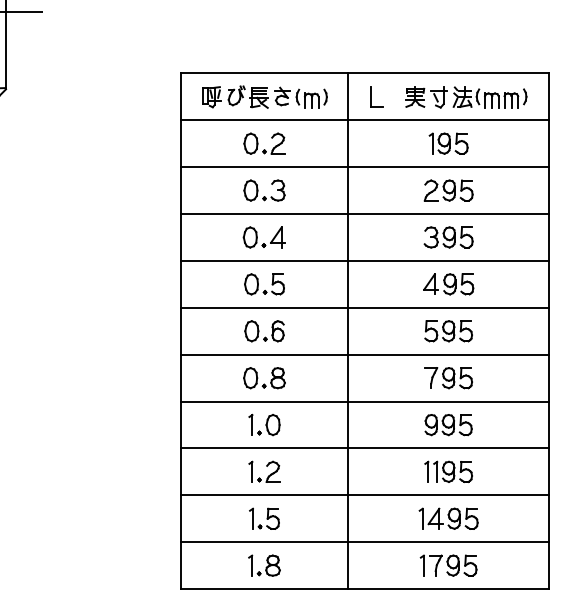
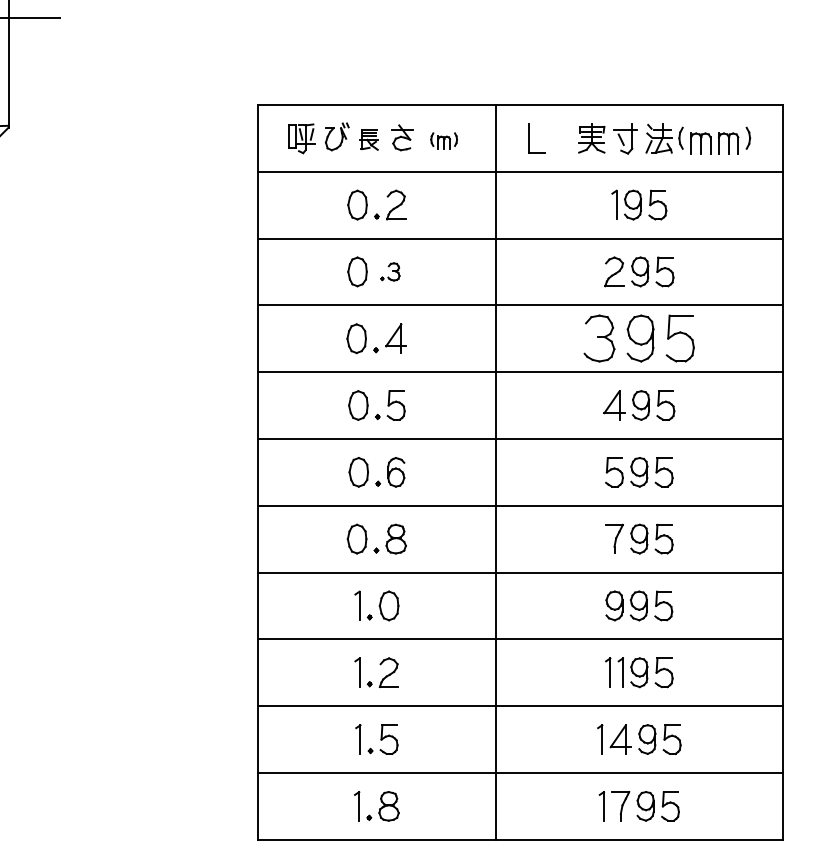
part: (258, 97) -> (368, 139), size x0.7
part: (311, 98) -> (443, 140), size x0.6
part: (274, 190) -> (390, 271), size x0.6
part: (448, 237) -> (639, 338), size x1.6

